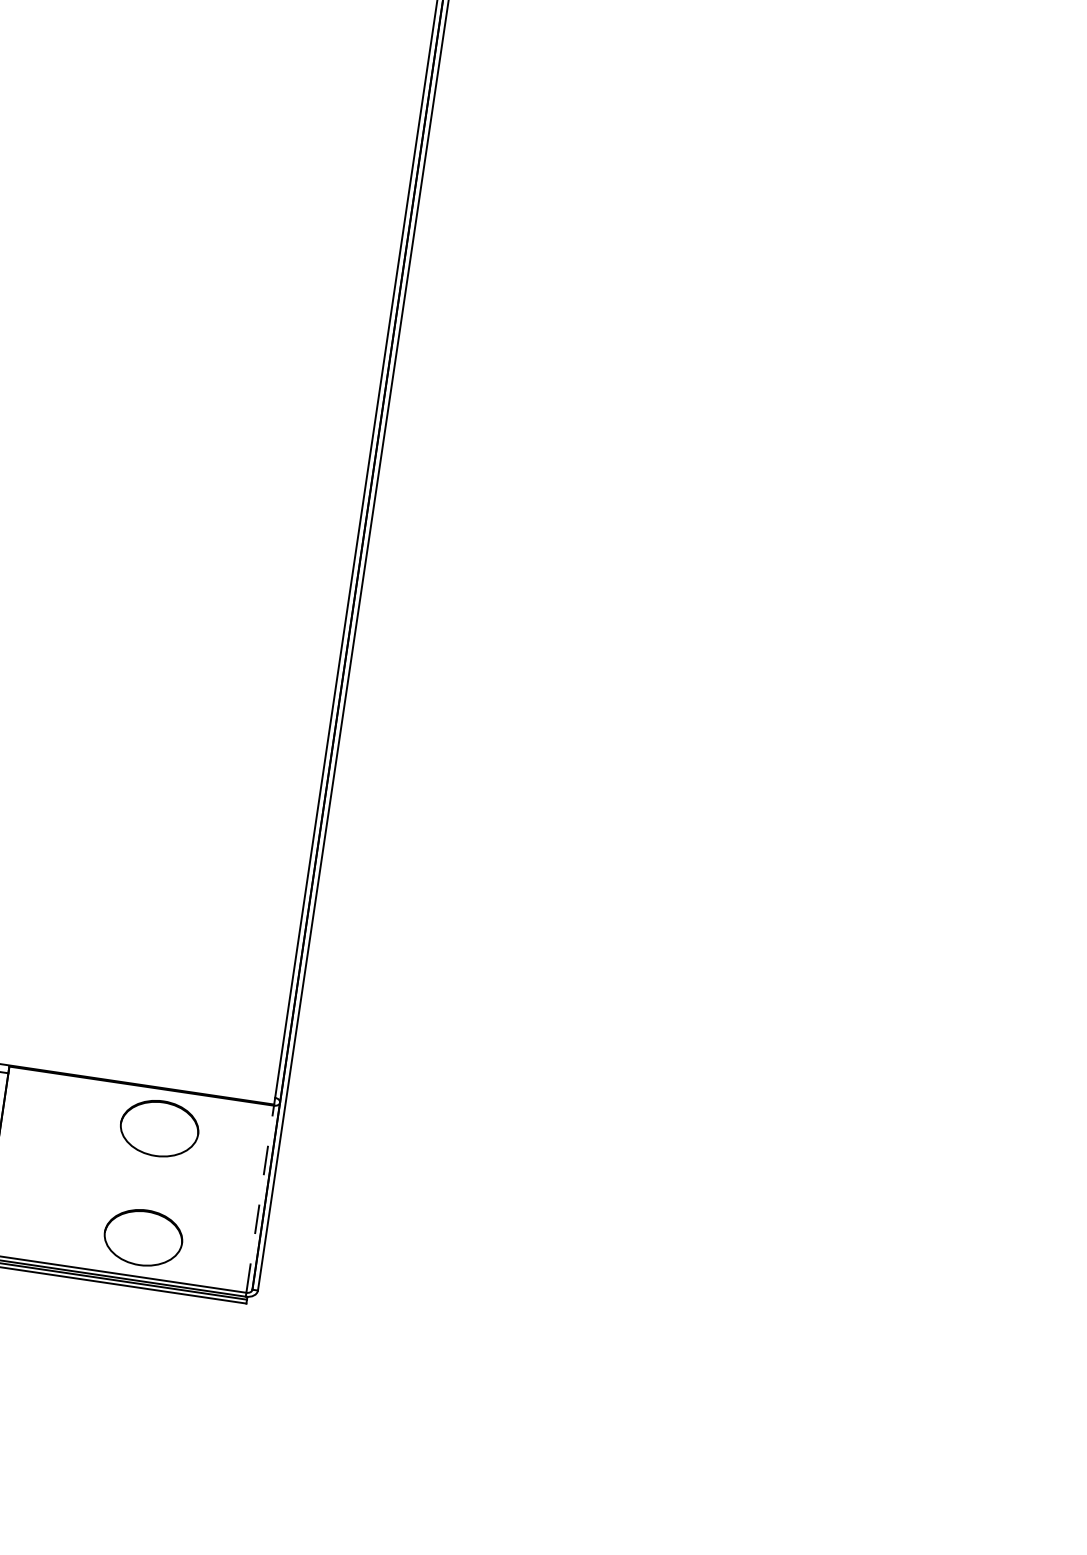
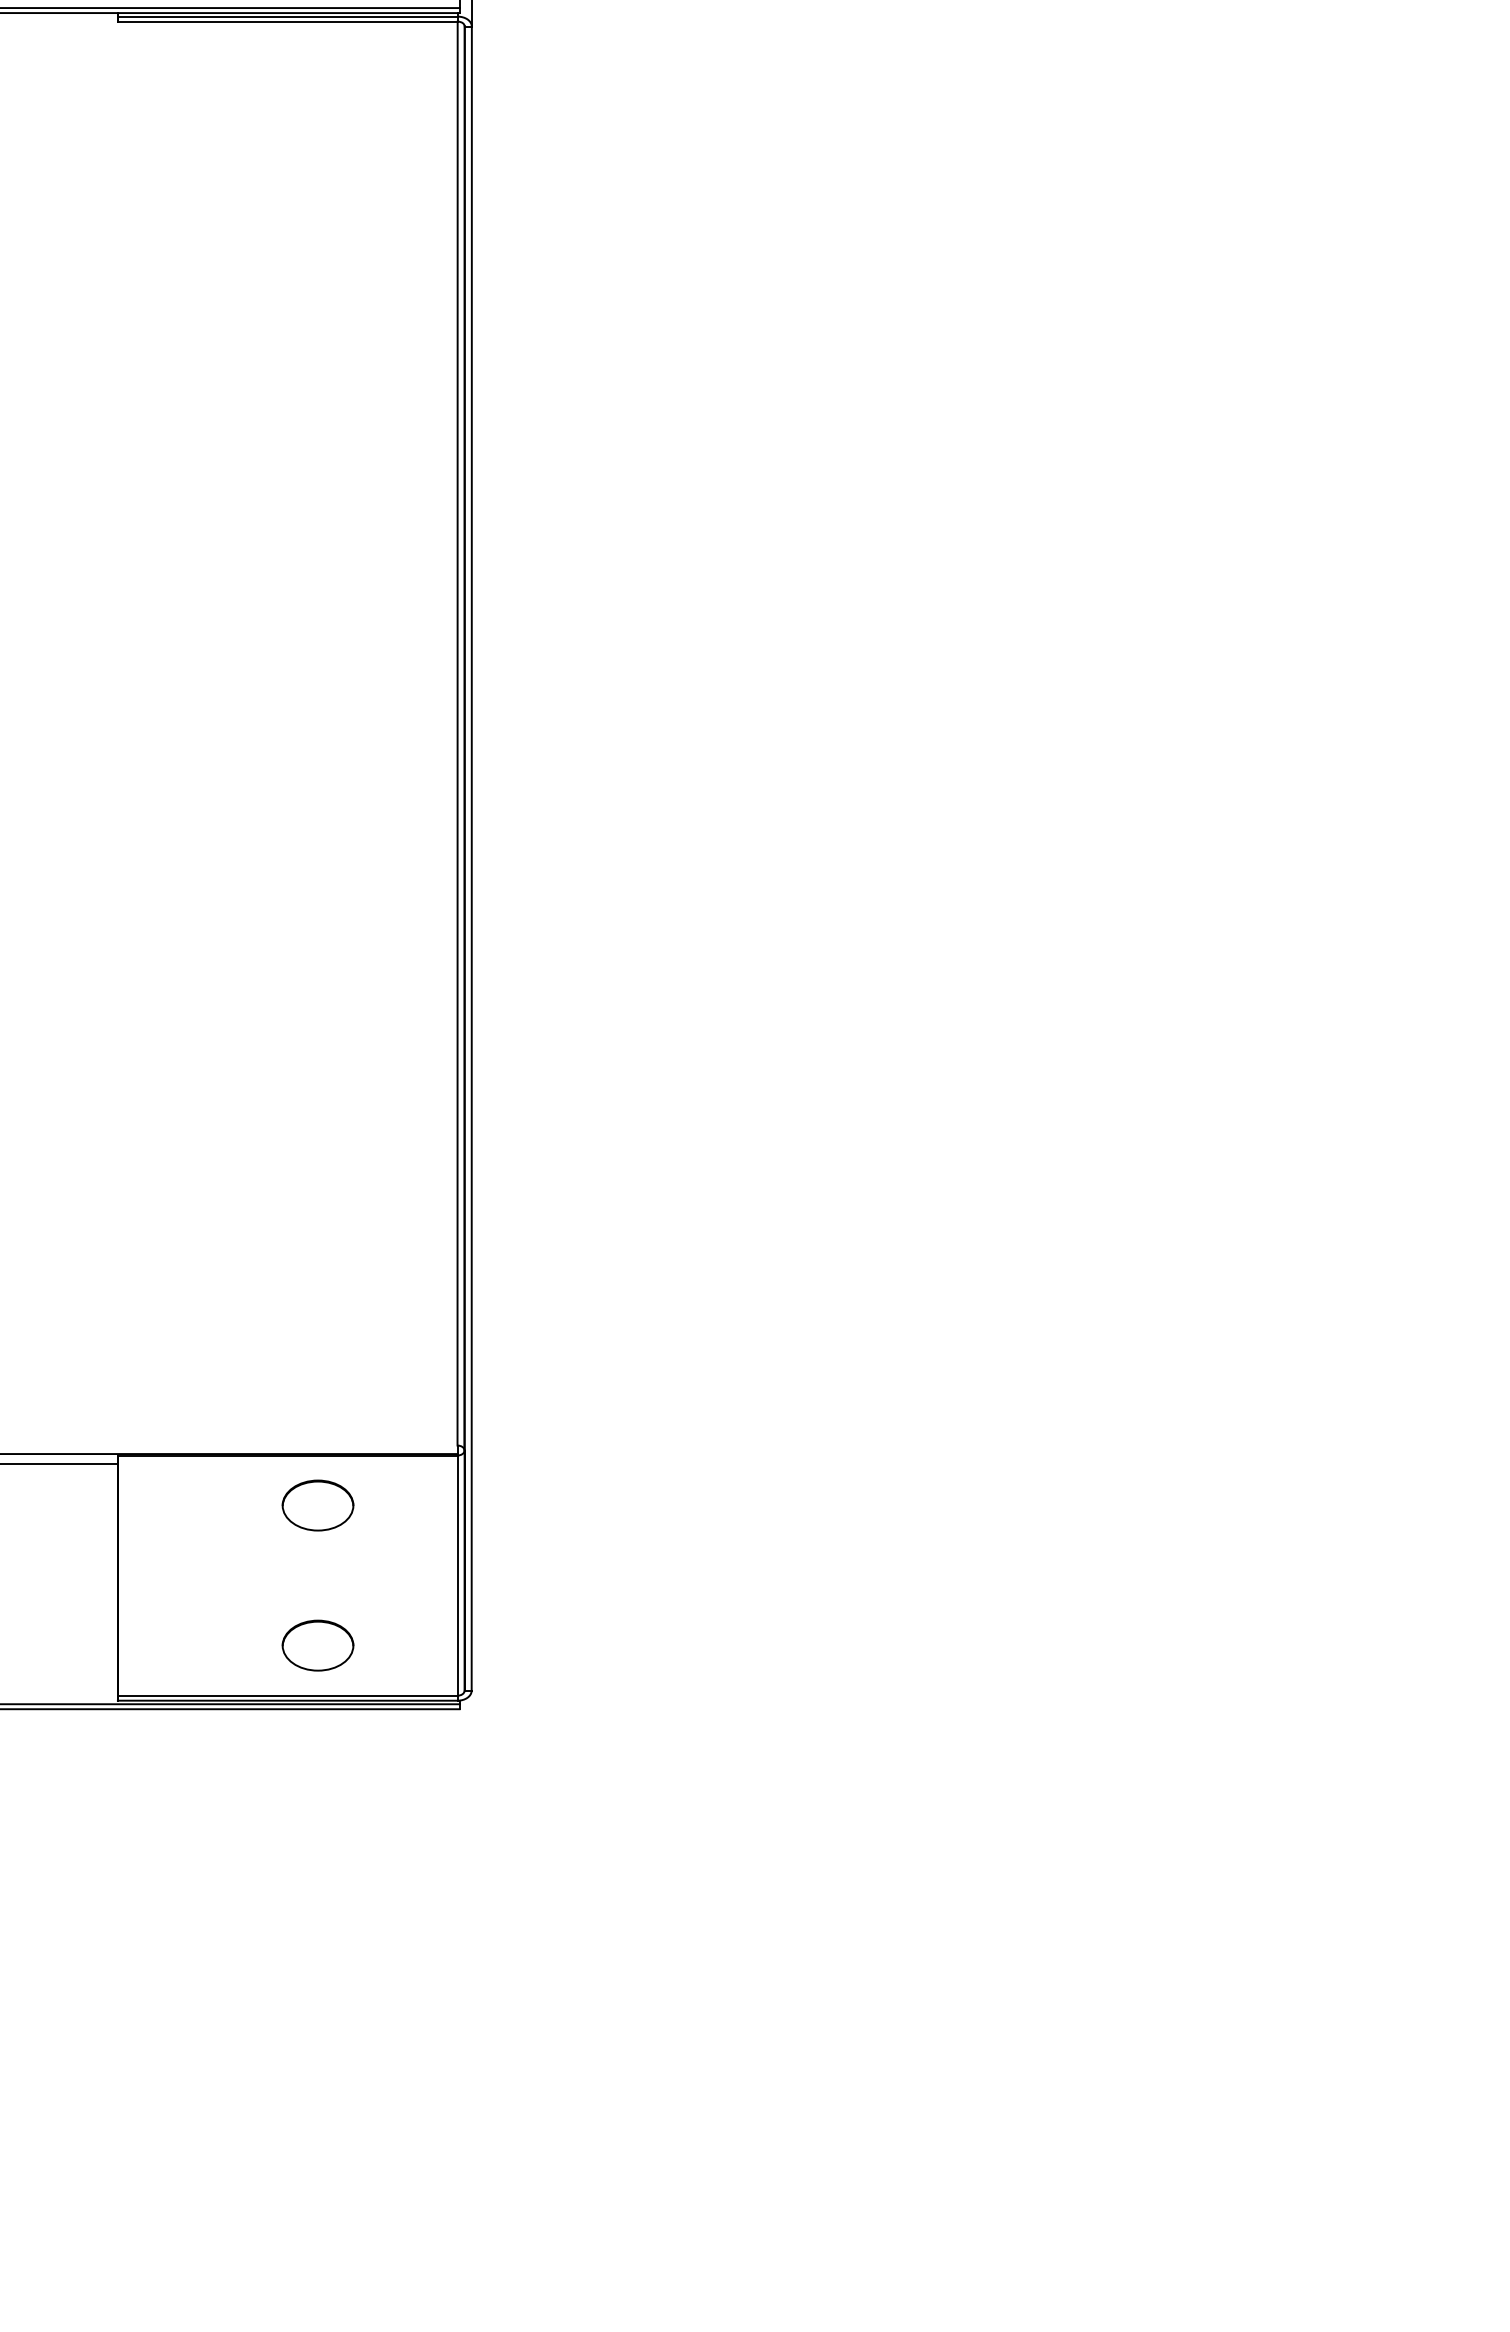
part: (159, 1128) -> (317, 1505), size x0.71
line: (260, 1199) -> (457, 1575), dashed -> solid
part: (143, 1237) -> (317, 1645), size x0.71

